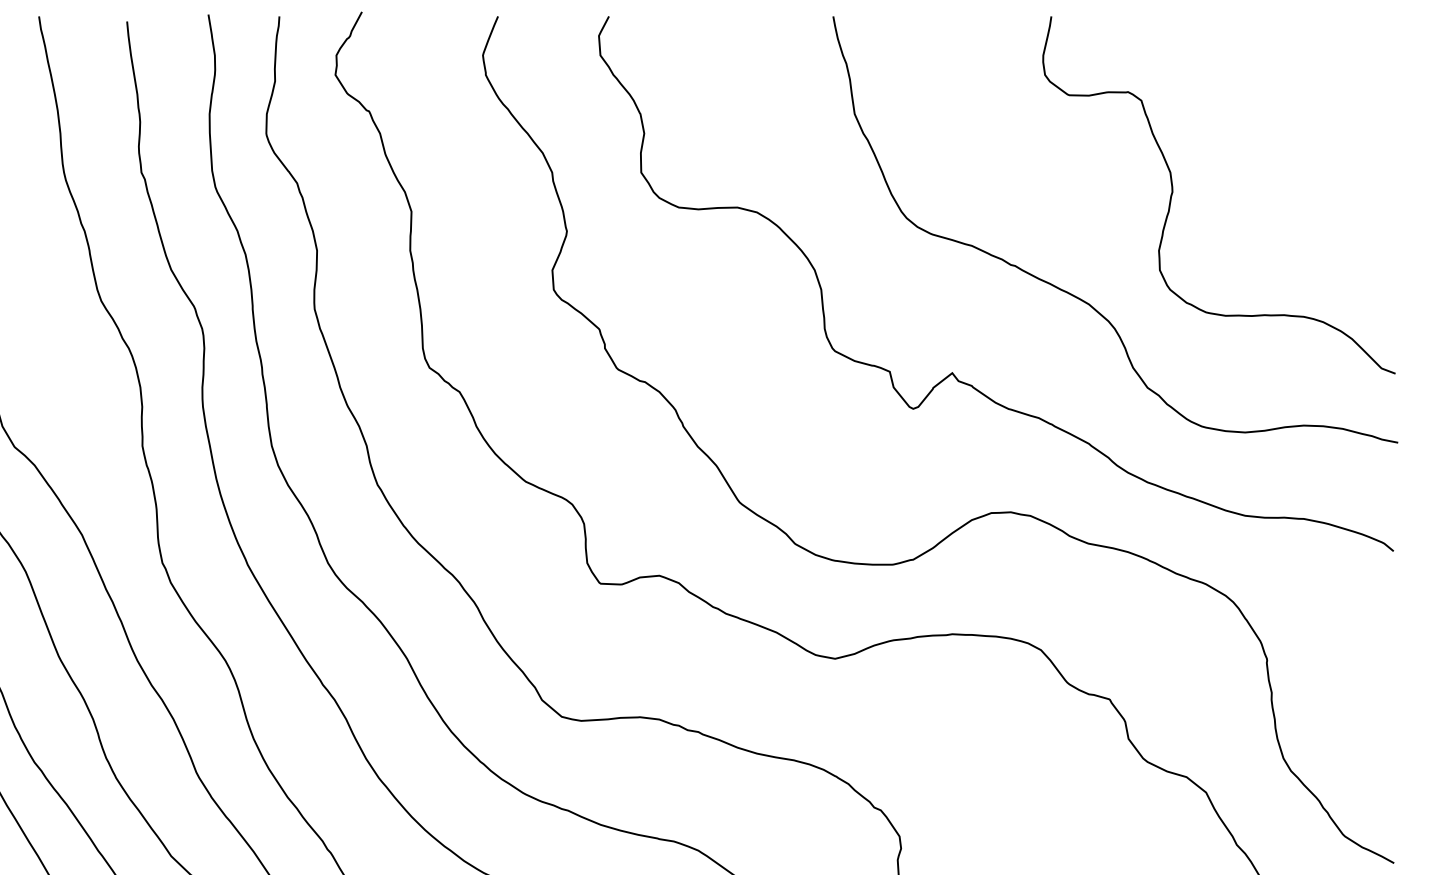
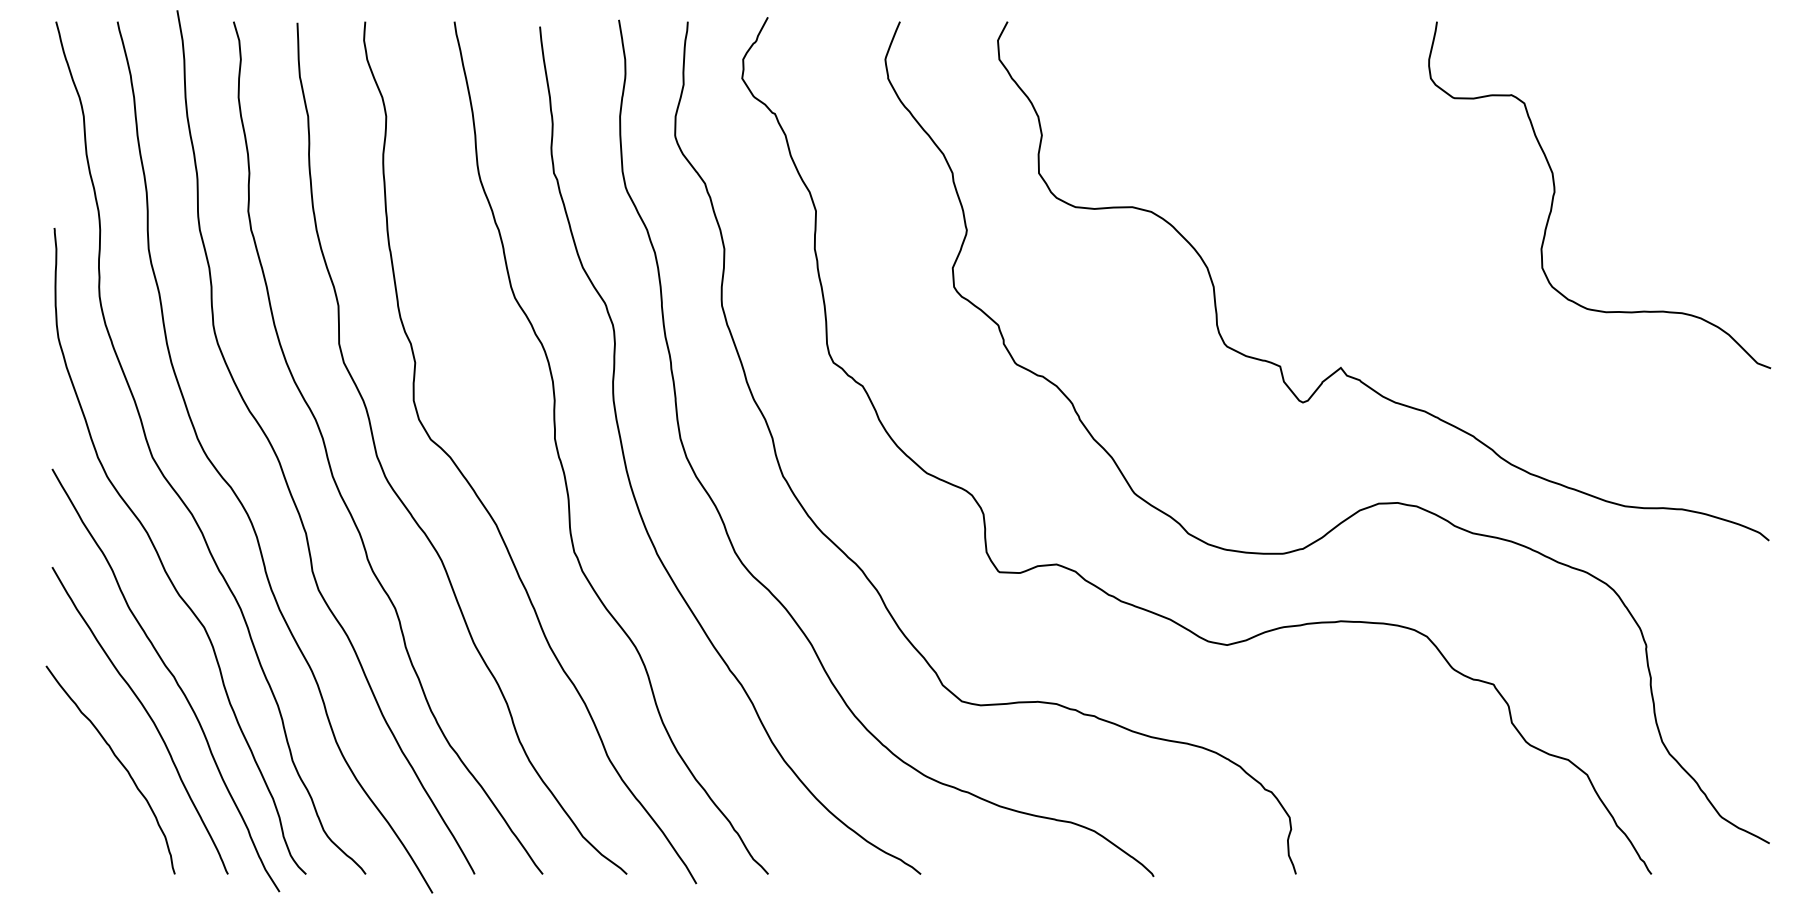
curve: (1079, 297) -> (1464, 294), removed

